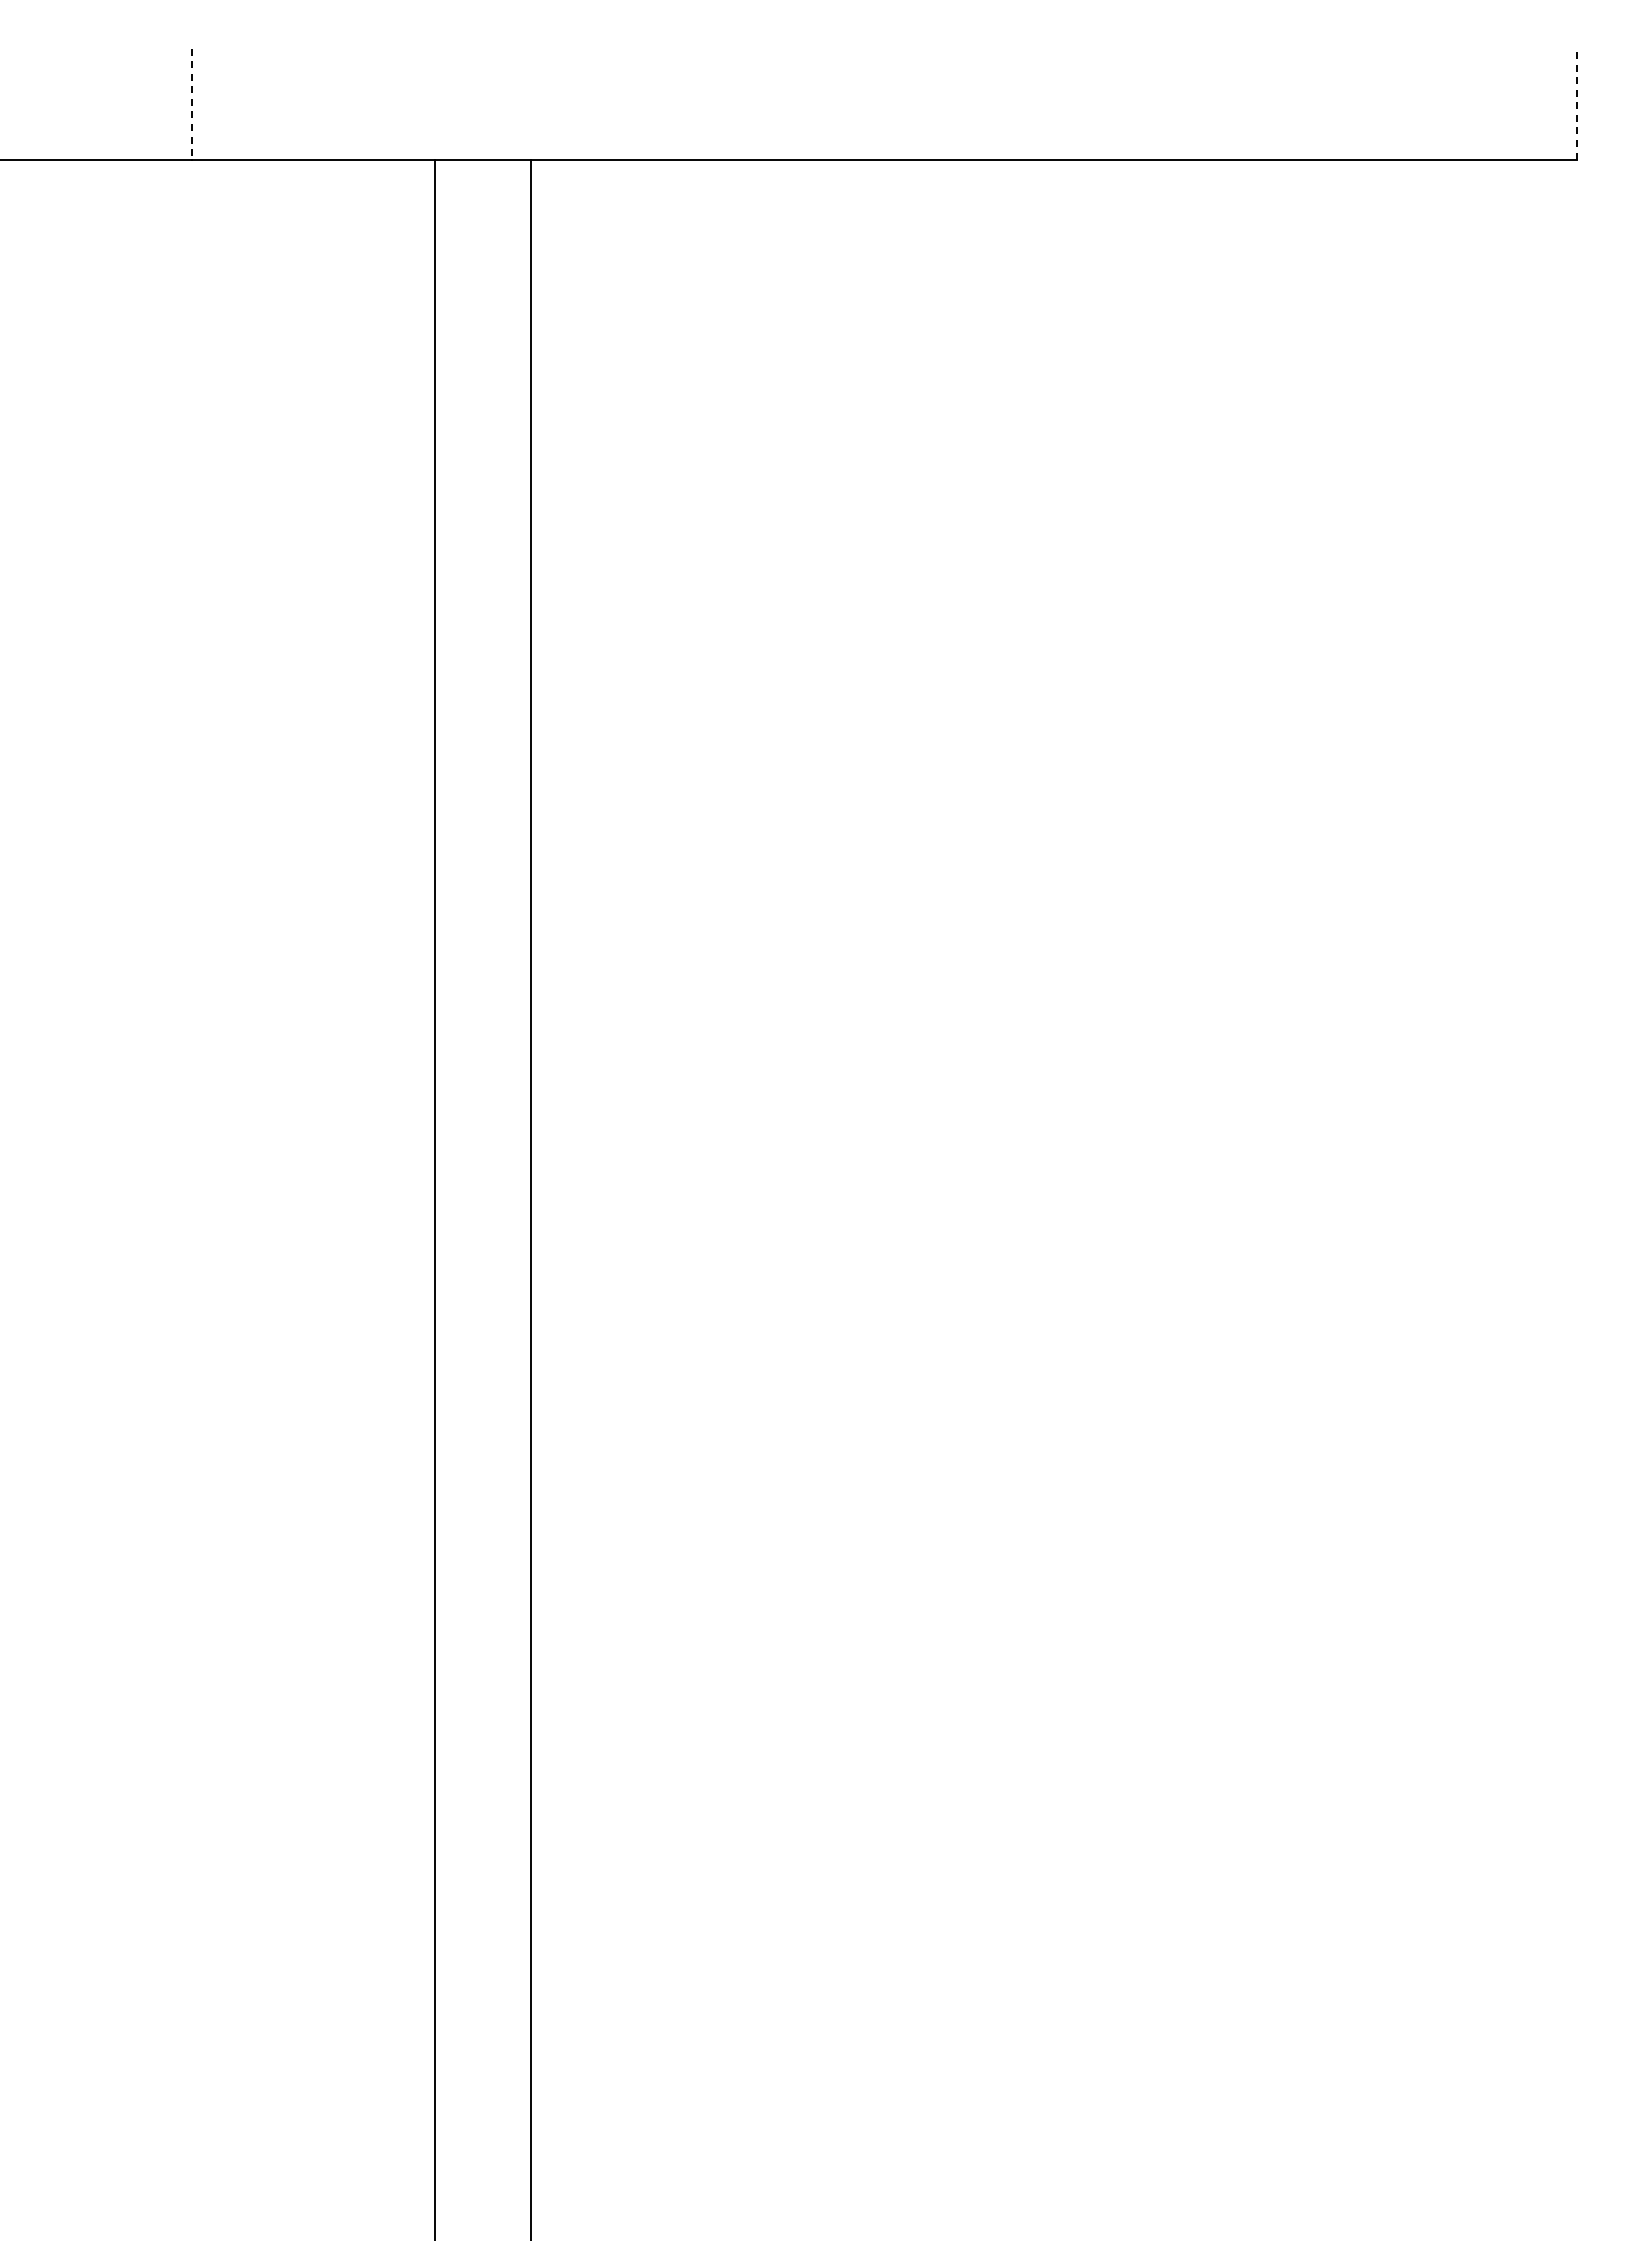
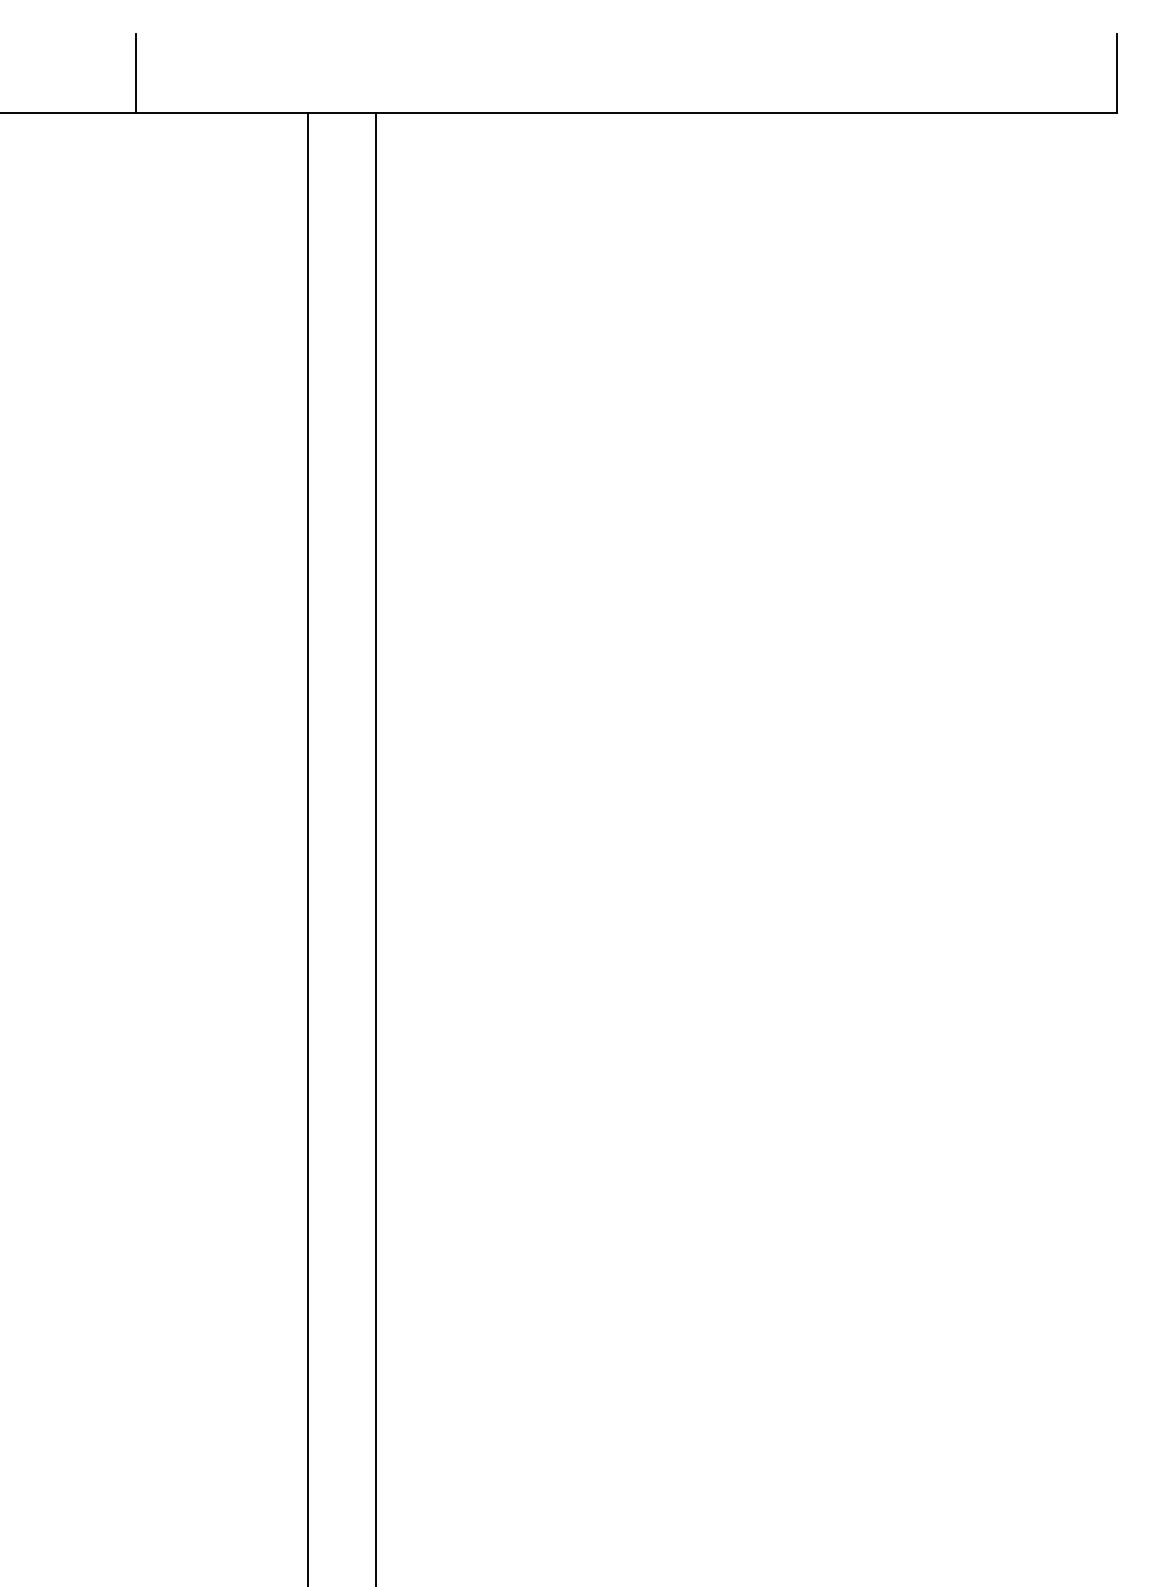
line: (1576, 103) -> (1116, 73), dashed -> solid
line: (191, 104) -> (135, 73), dashed -> solid

